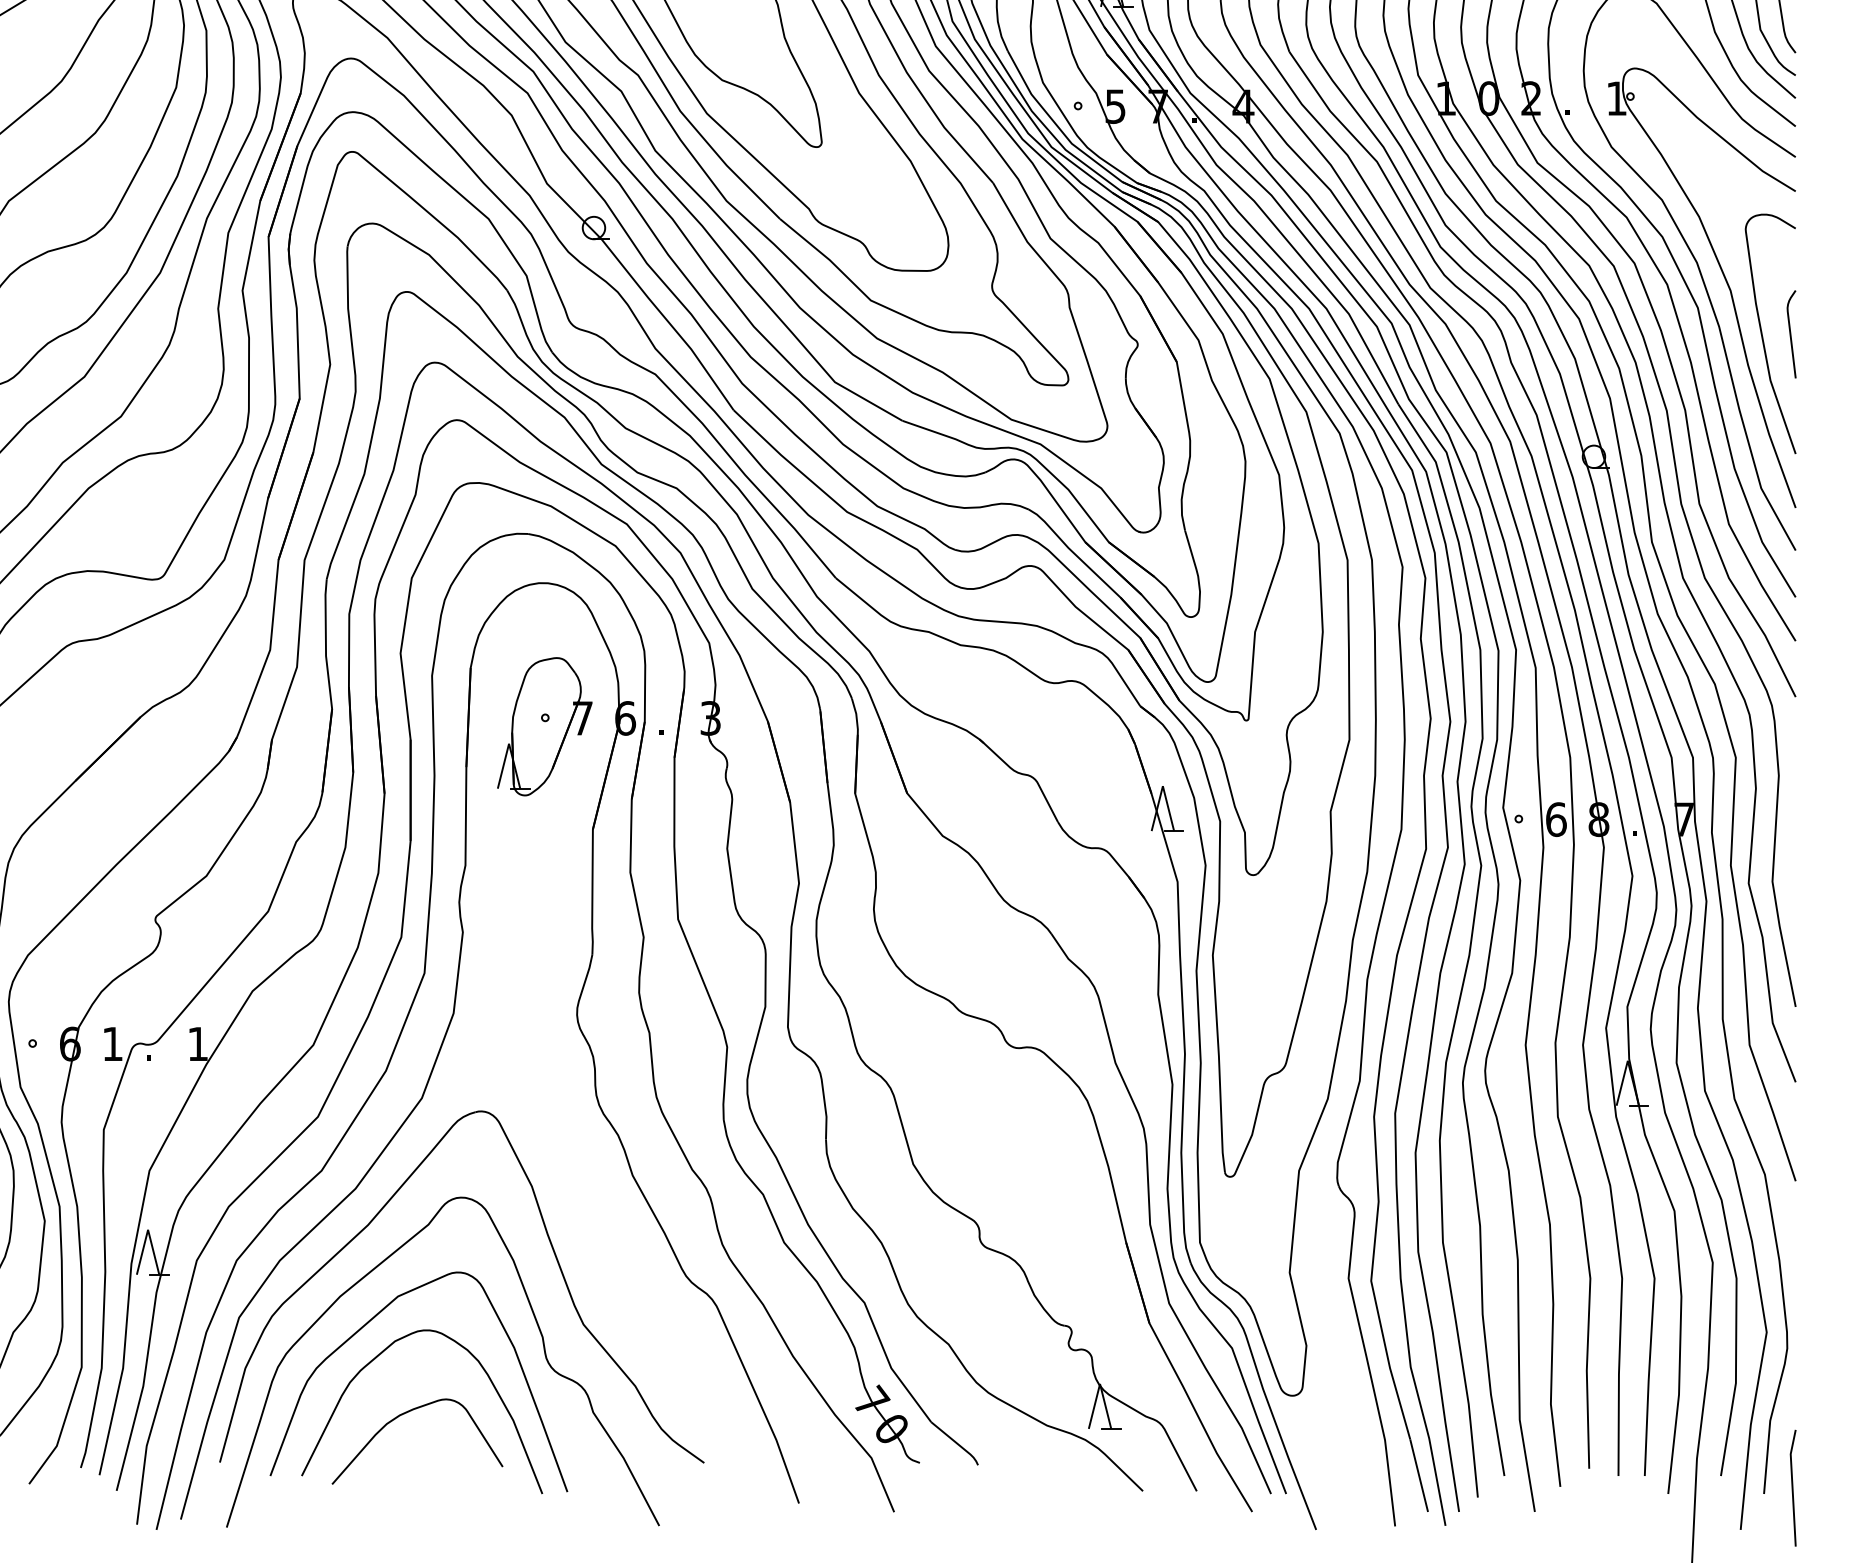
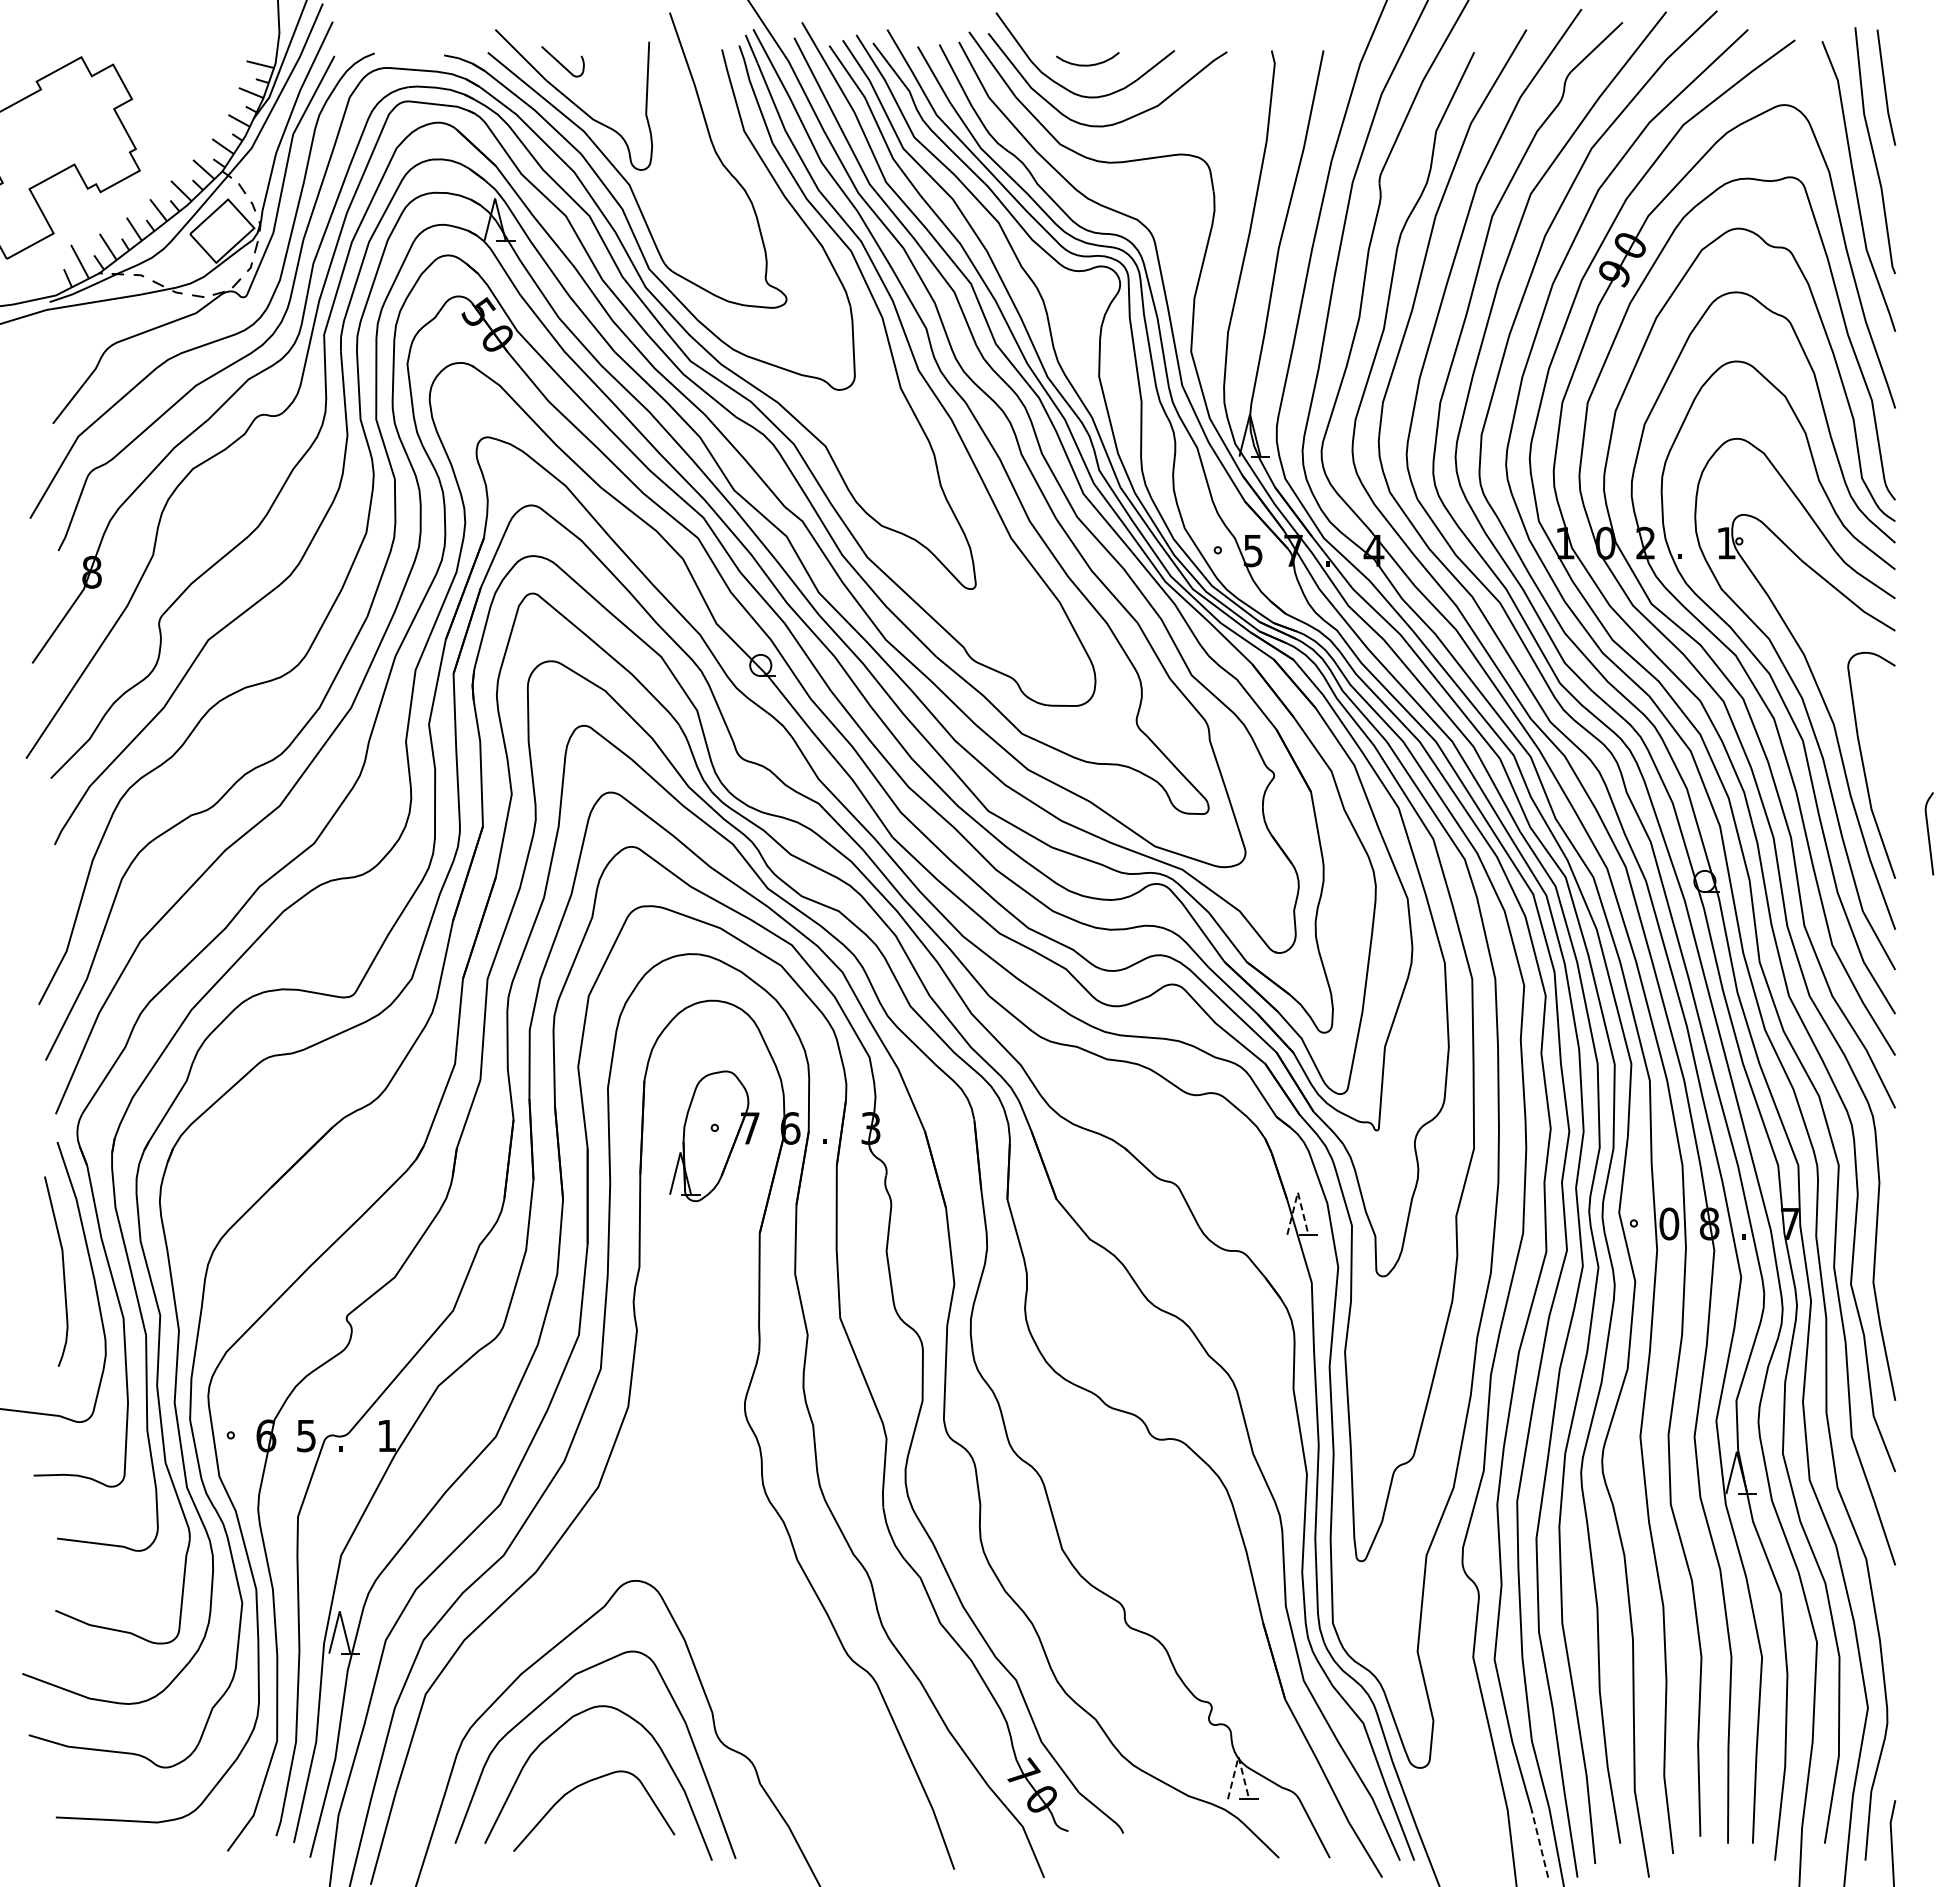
curve: (1791, 333) -> (1929, 833), moved
line: (1162, 786) -> (1297, 1192), solid -> dashed
text: (1556, 819) -> (1669, 1223), 6 -> 0
text: (112, 1044) -> (306, 1436), 1 -> 5
part: (553, 1253) -> (722, 1633), removed
line: (1099, 1383) -> (1238, 1756), solid -> dashed
line: (1418, 1474) -> (1539, 1842), solid -> dashed

